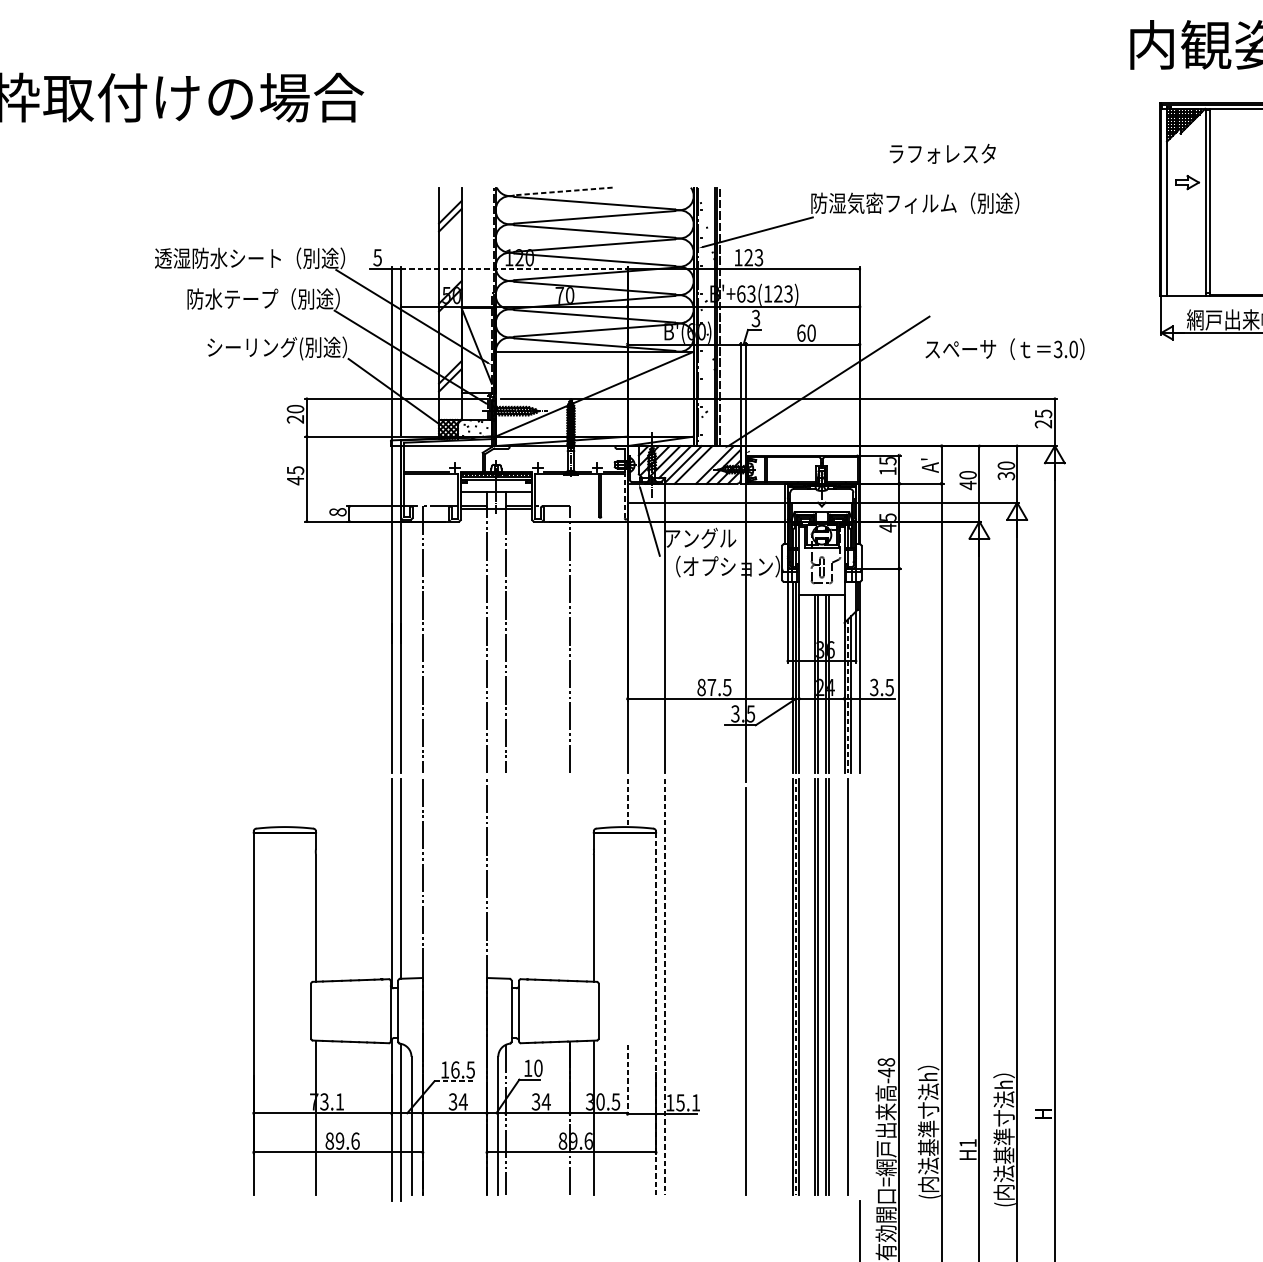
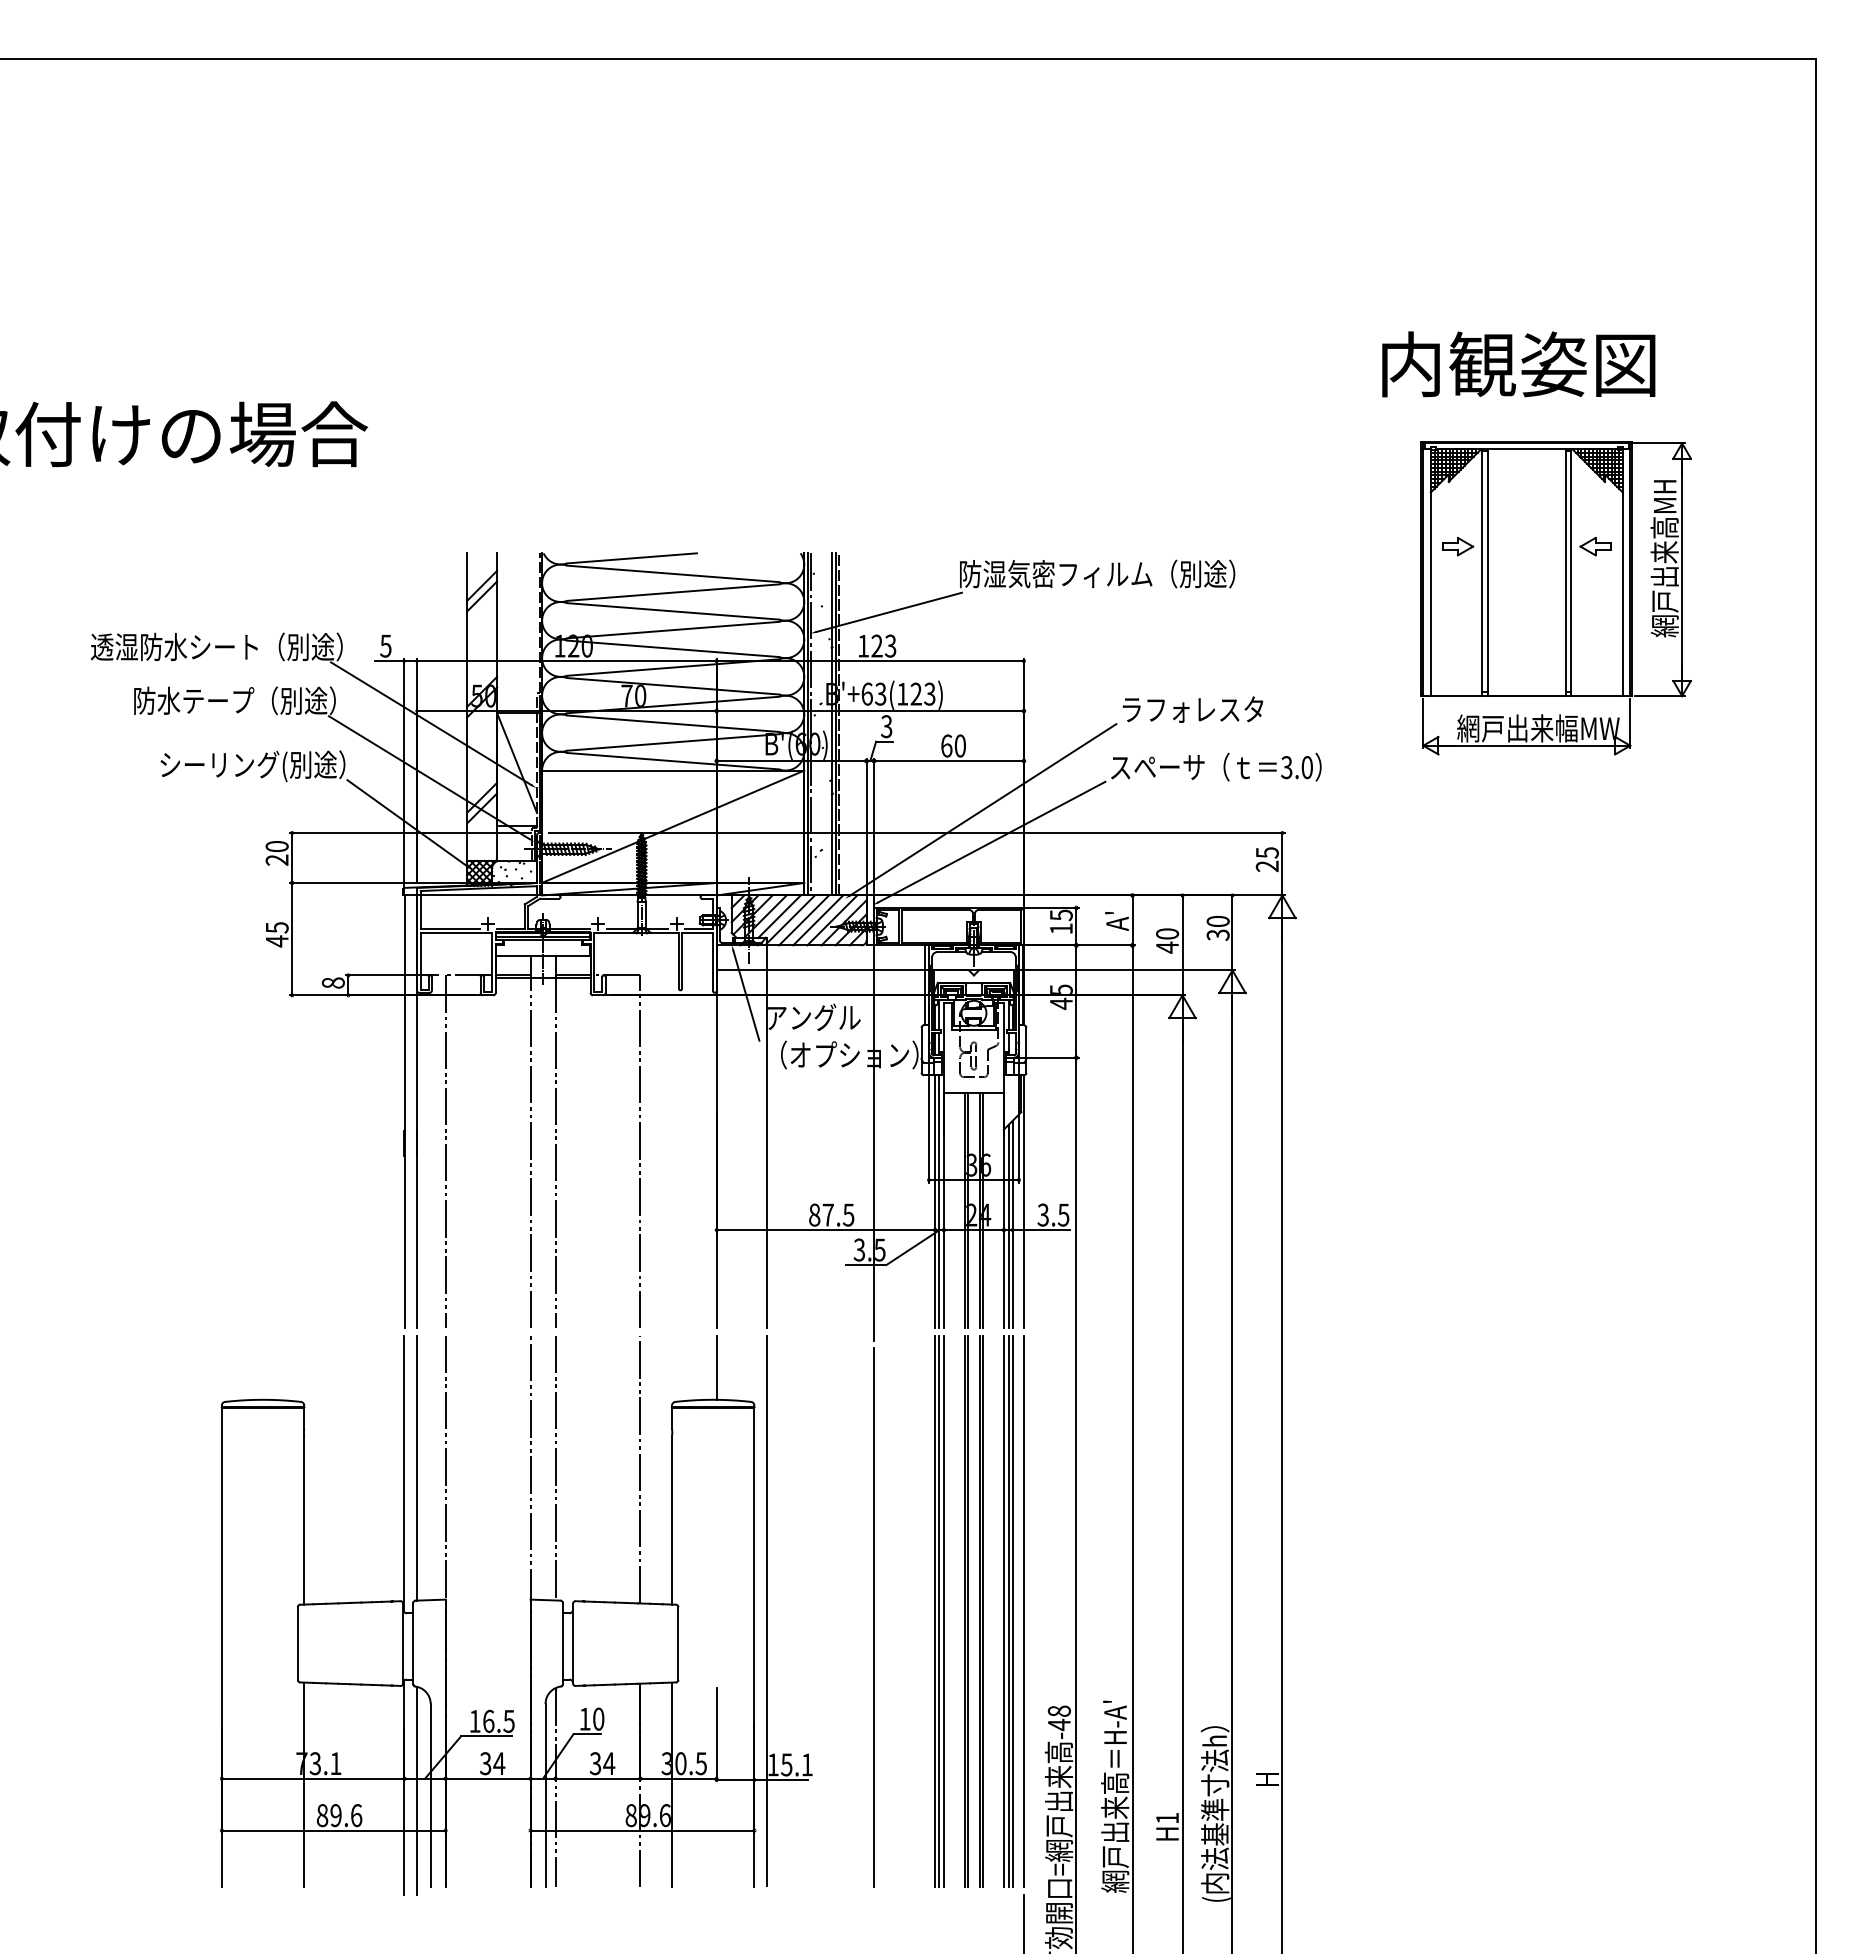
text: (942, 153) -> (1192, 709), moved
line: (563, 191) -> (631, 558), dashed -> solid
line: (514, 269) -> (566, 661), dashed -> solid
line: (835, 405) -> (991, 841), added
line: (704, 465) -> (818, 920), added
line: (624, 495) -> (712, 961), dashed -> solid
line: (847, 696) -> (1008, 1226), dashed -> solid
line: (627, 803) -> (716, 1368), dashed -> solid
line: (505, 878) -> (555, 1467), added
line: (570, 879) -> (640, 1469), added
line: (665, 986) -> (766, 1611), dashed -> solid
line: (795, 986) -> (939, 1611), dashed -> solid
line: (844, 986) -> (1003, 1611), added
line: (851, 986) -> (1012, 1611), added
line: (859, 986) -> (1023, 1611), added
line: (656, 1014) -> (754, 1647), dashed -> solid
line: (627, 1080) -> (716, 1735), dashed -> solid
line: (453, 1081) -> (486, 1736), dashed -> solid
text: (928, 1126) -> (1115, 1796), (内法基準寸法h） -> 網戸出来高＝H-A'

